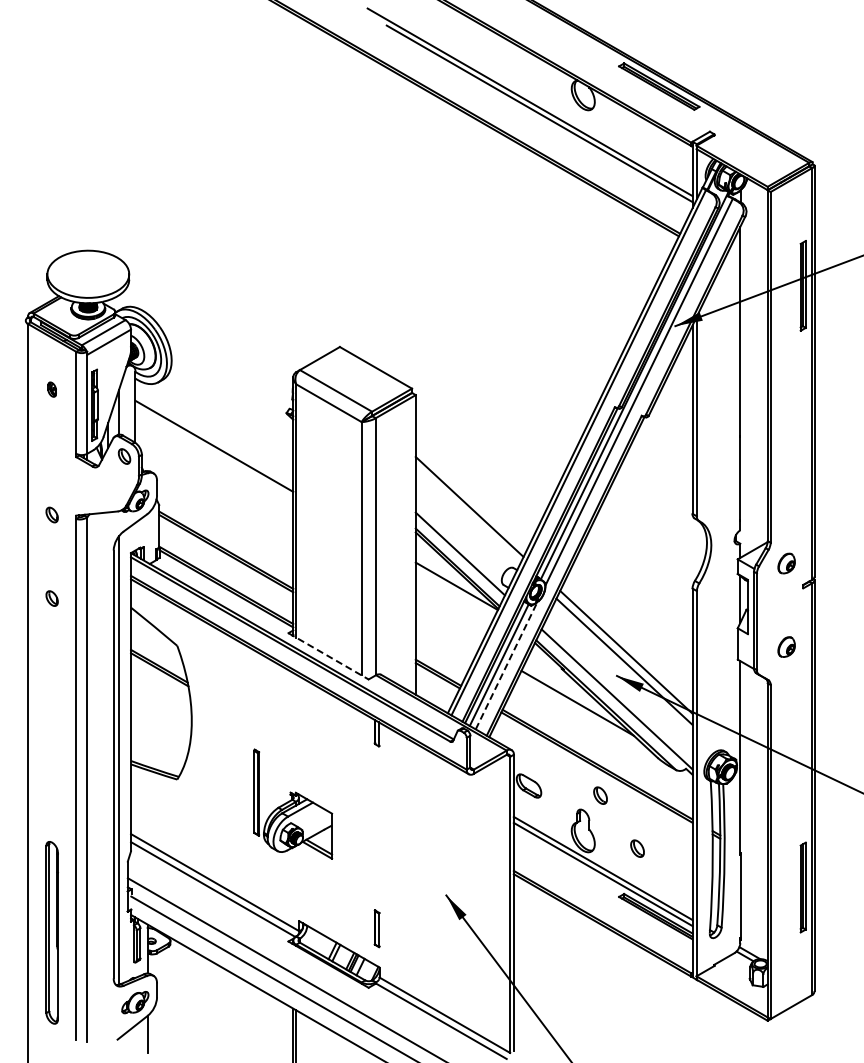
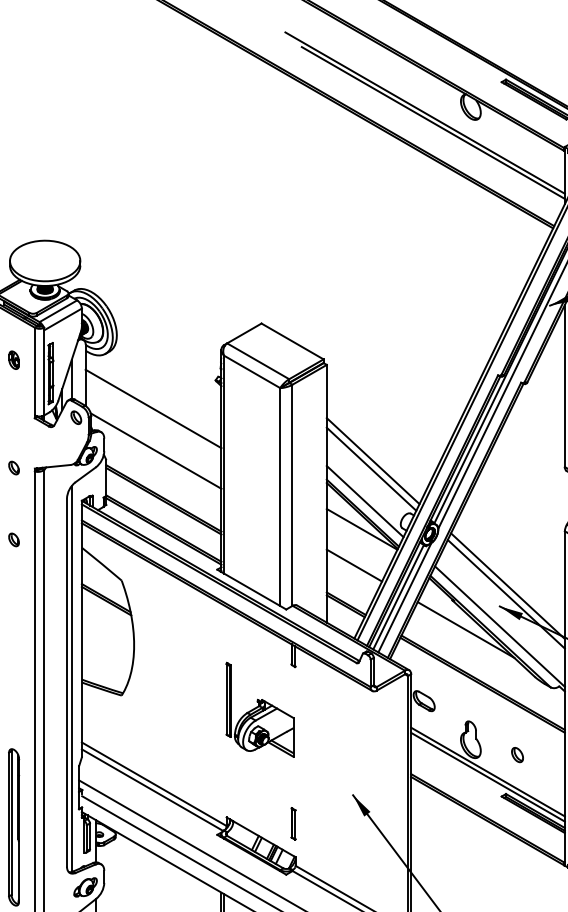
part: (51, 389) -> (13, 360), size x1.43
line: (217, 495) -> (156, 451), added
line: (467, 516) -> (371, 469), added
line: (447, 627) -> (354, 564), added
line: (329, 656) -> (252, 589), dashed -> solid
line: (507, 664) -> (405, 596), dashed -> solid
part: (600, 795) -> (485, 709), removed
part: (293, 803) -> (260, 709), moved

